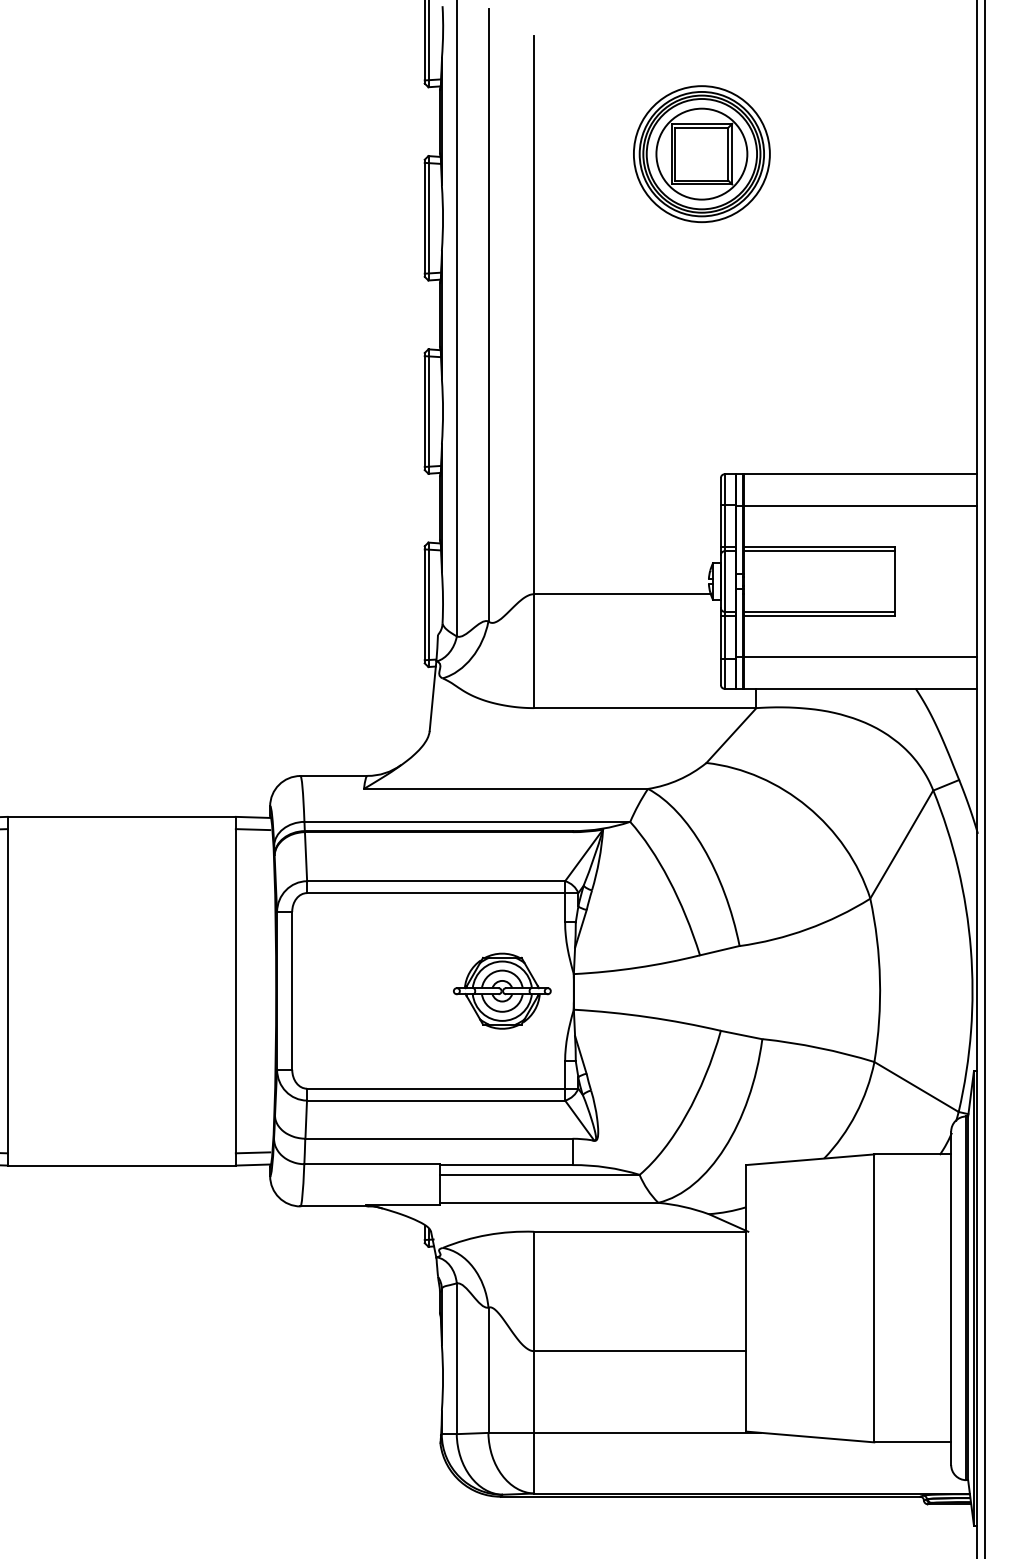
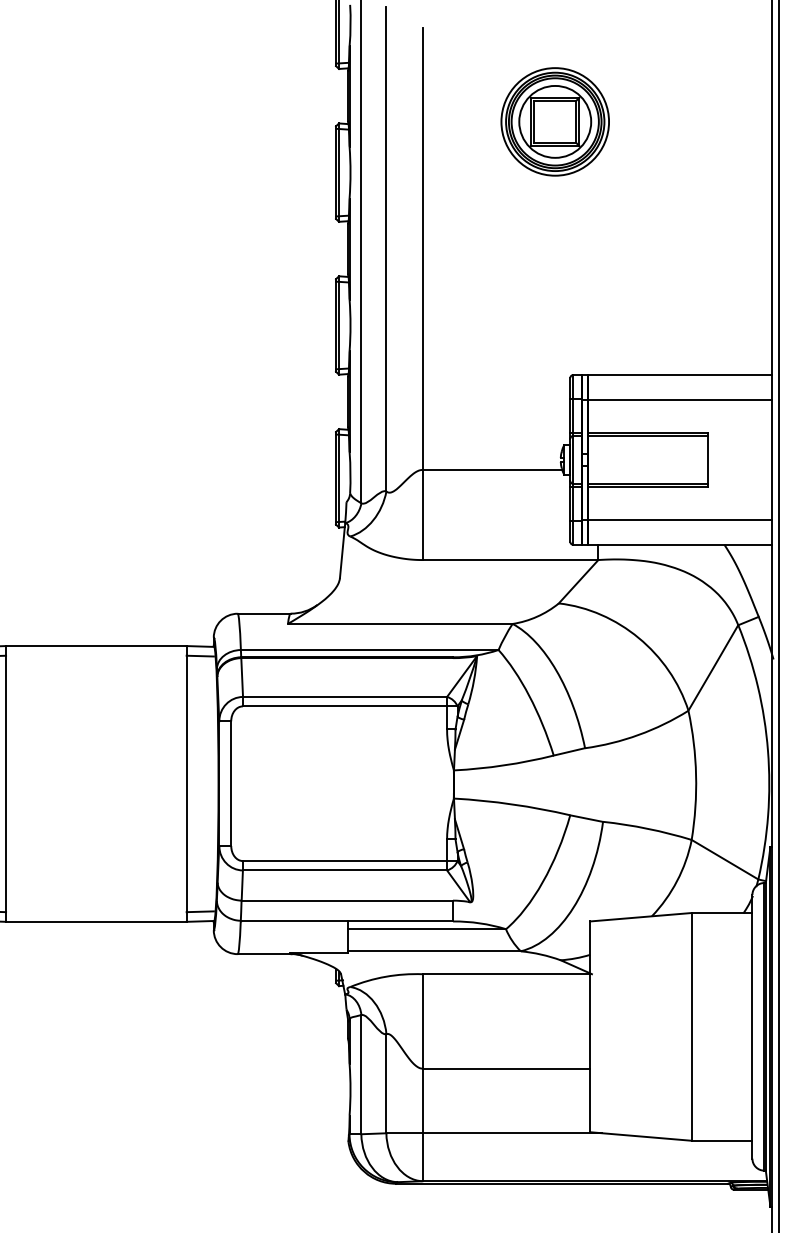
part: (502, 990) -> (397, 783), removed

